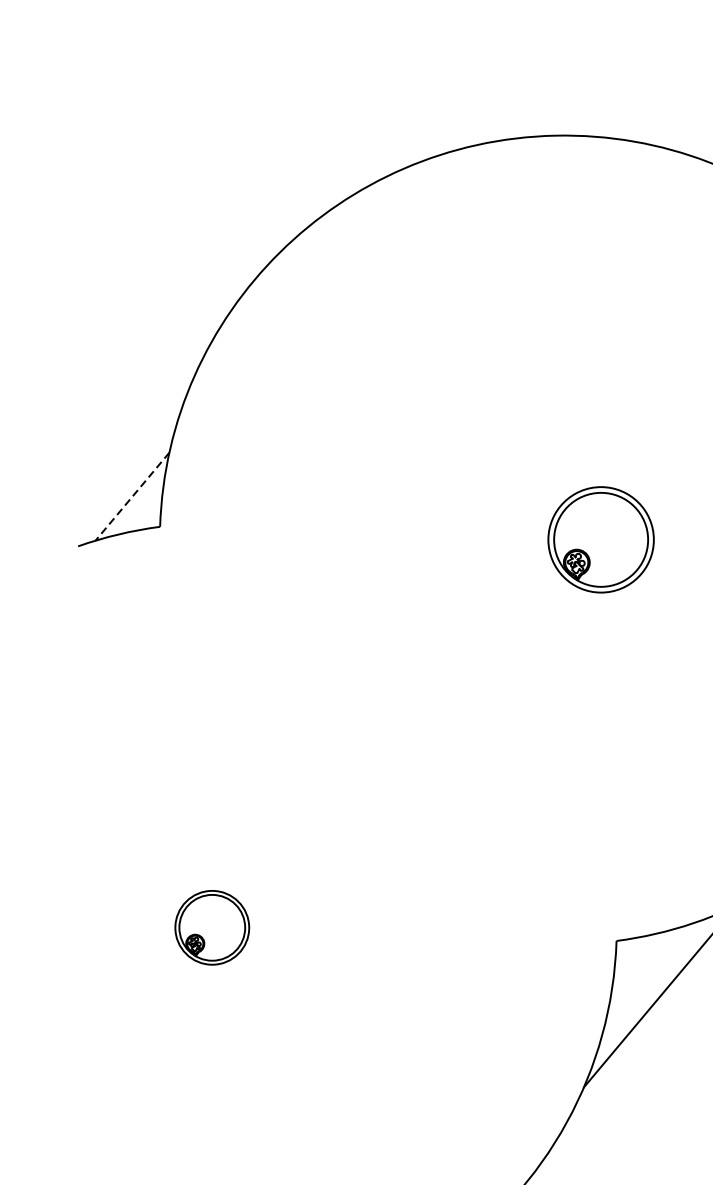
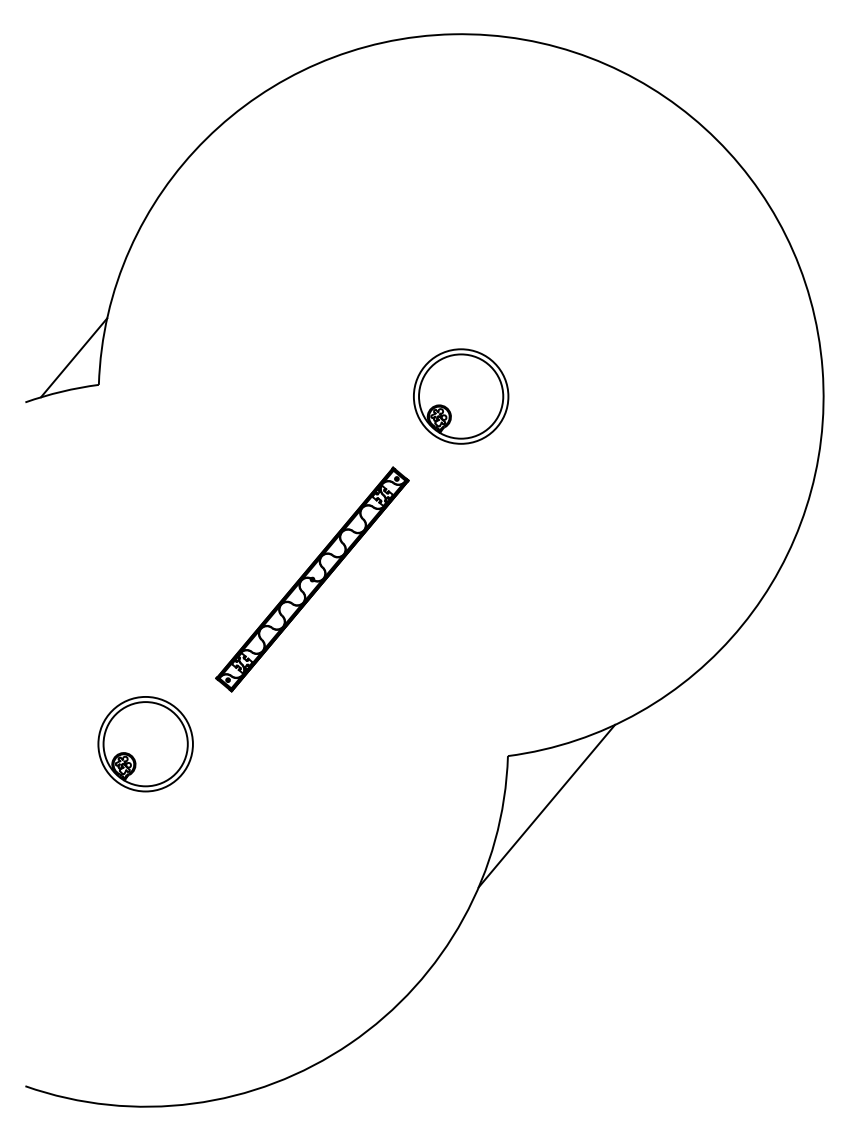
line: (132, 496) -> (74, 357), dashed -> solid
part: (601, 539) -> (461, 396), moved
part: (398, 743) -> (312, 579), added
part: (212, 928) -> (145, 744), size x1.43

